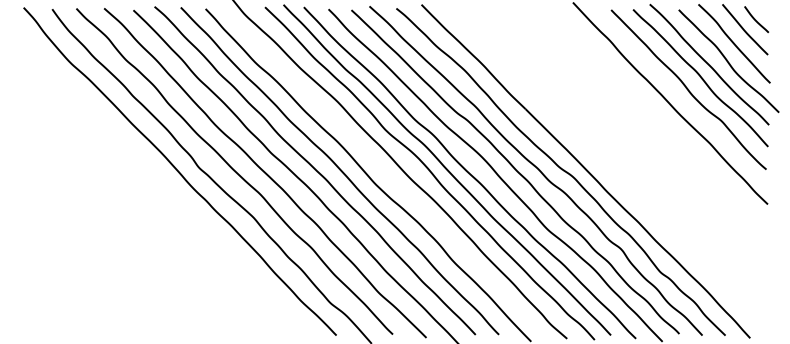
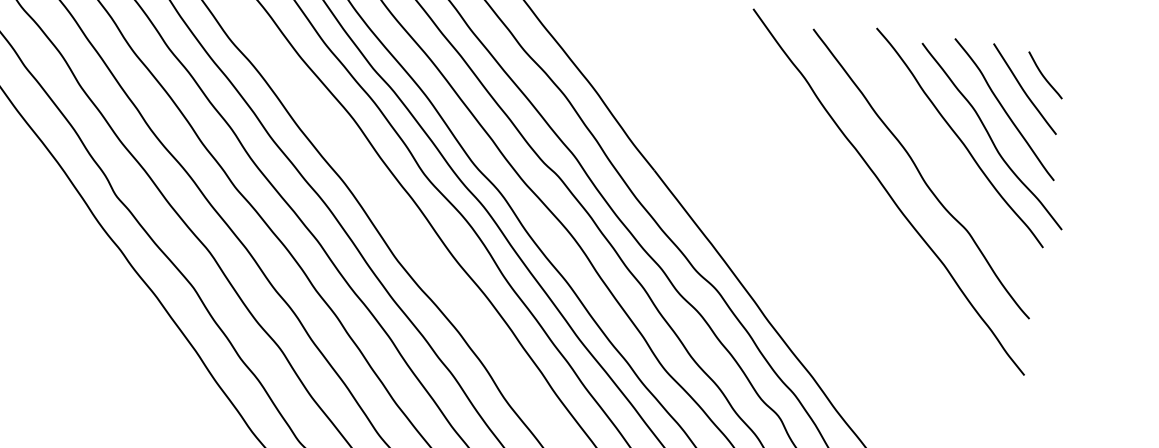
curve: (700, 78) -> (942, 158), removed

